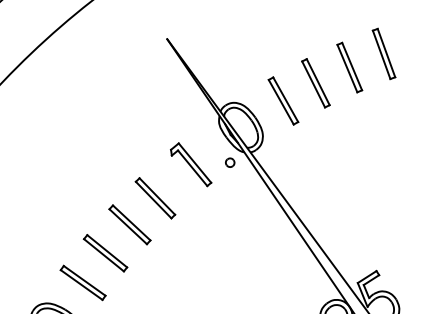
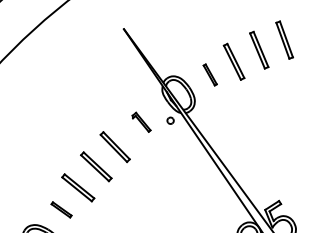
part: (284, 100) -> (210, 74), size x0.6
part: (190, 165) -> (141, 122), size x0.6
part: (82, 282) -> (61, 209), size x0.6

